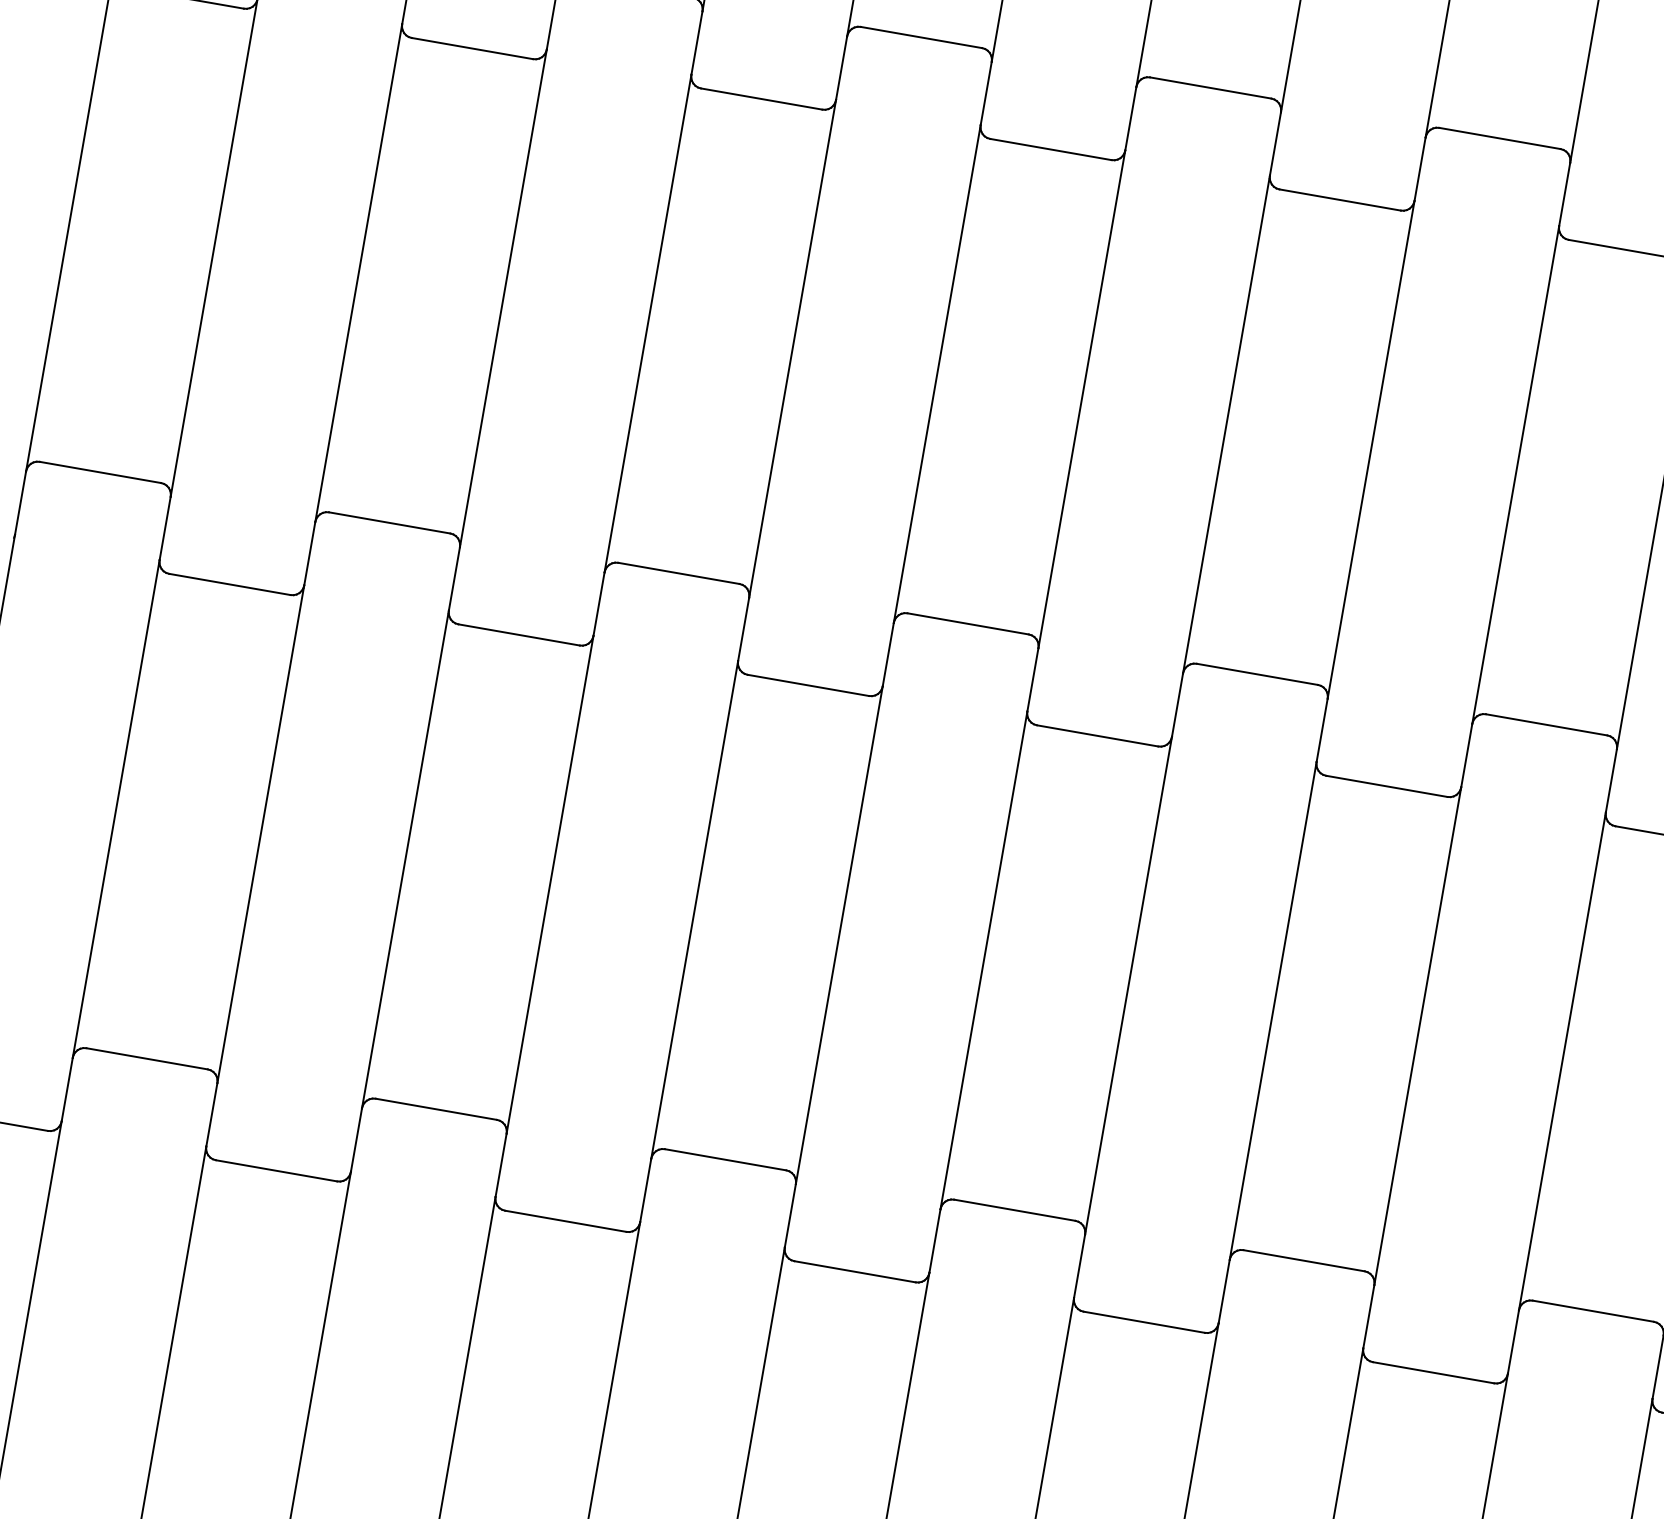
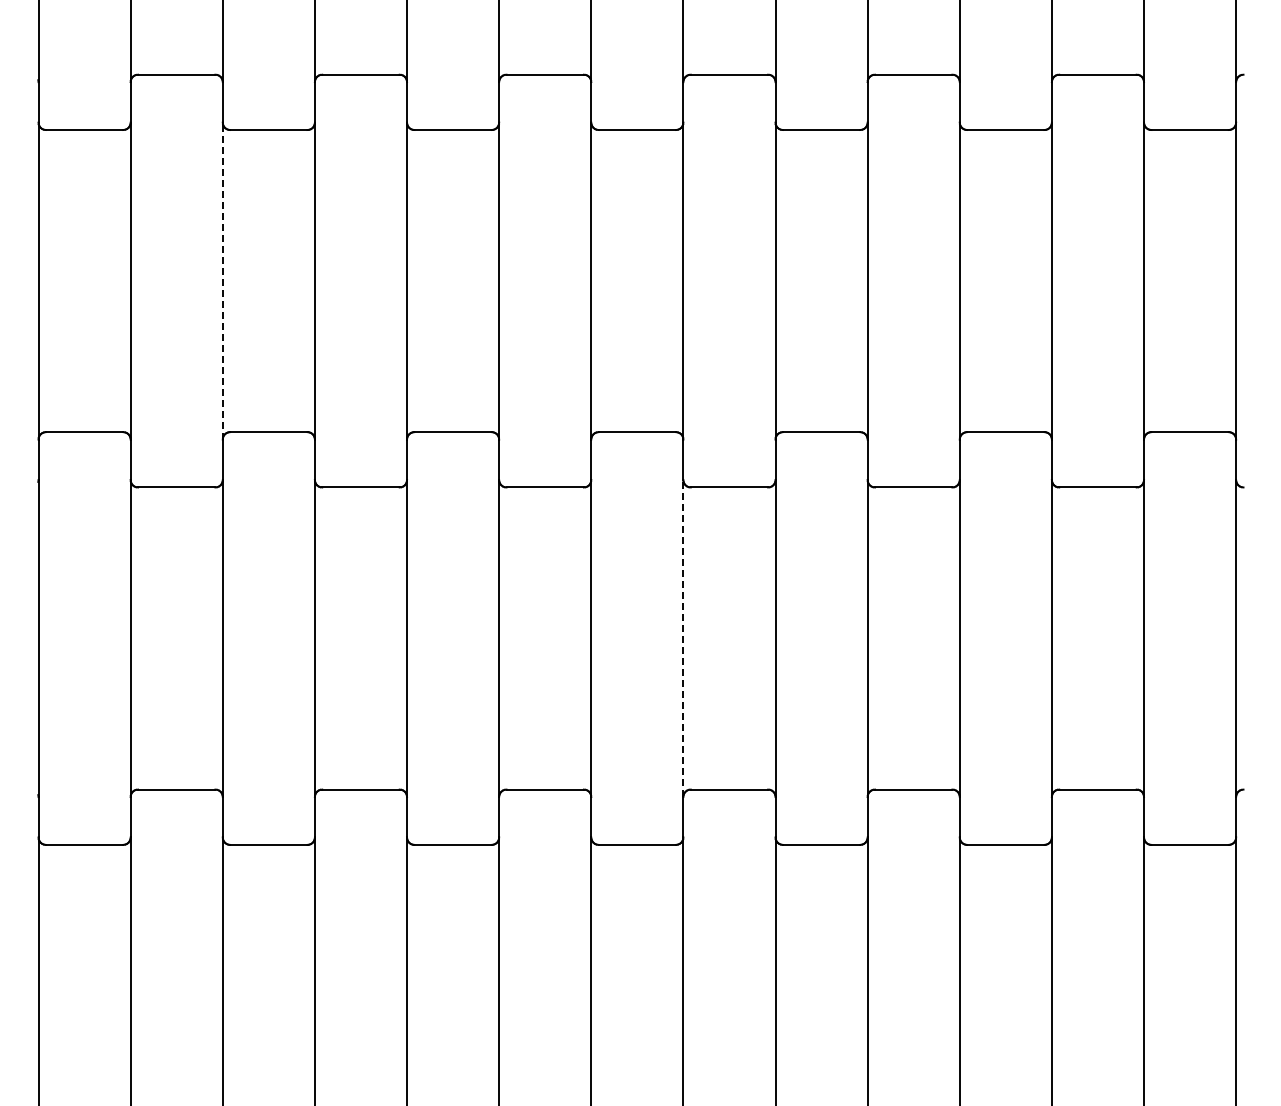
line: (358, 272) -> (222, 280), solid -> dashed
line: (984, 960) -> (683, 638), solid -> dashed

